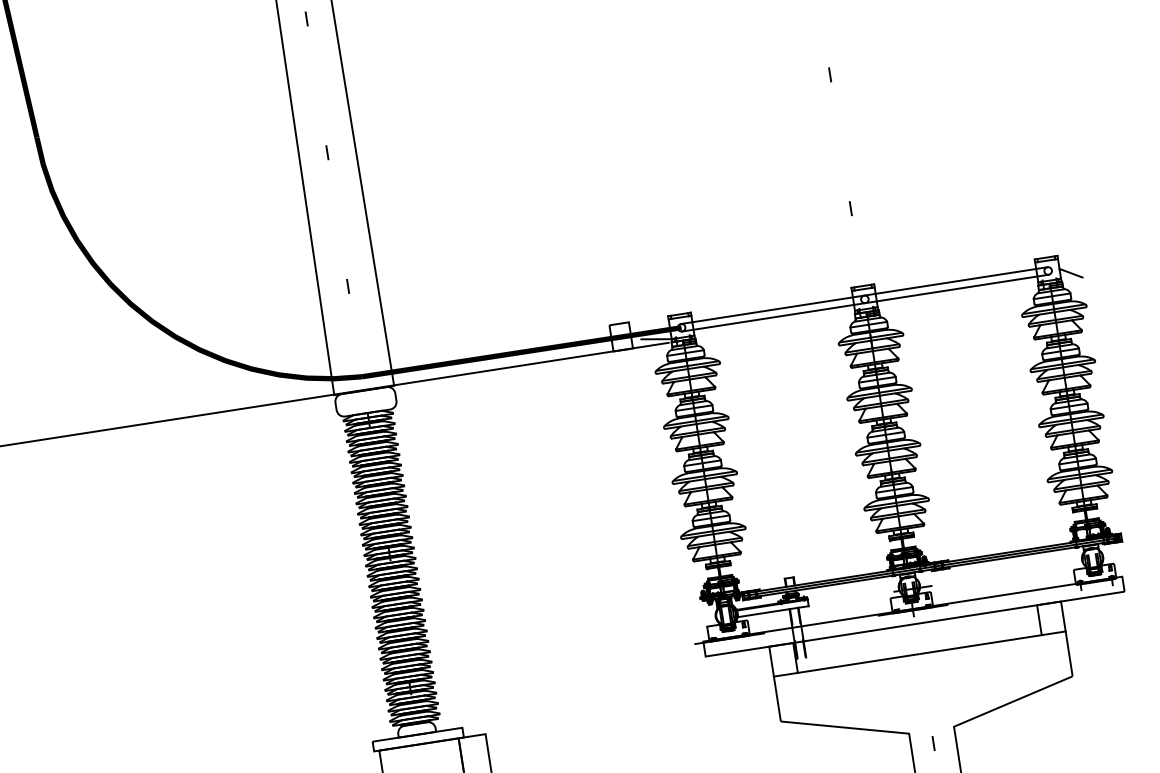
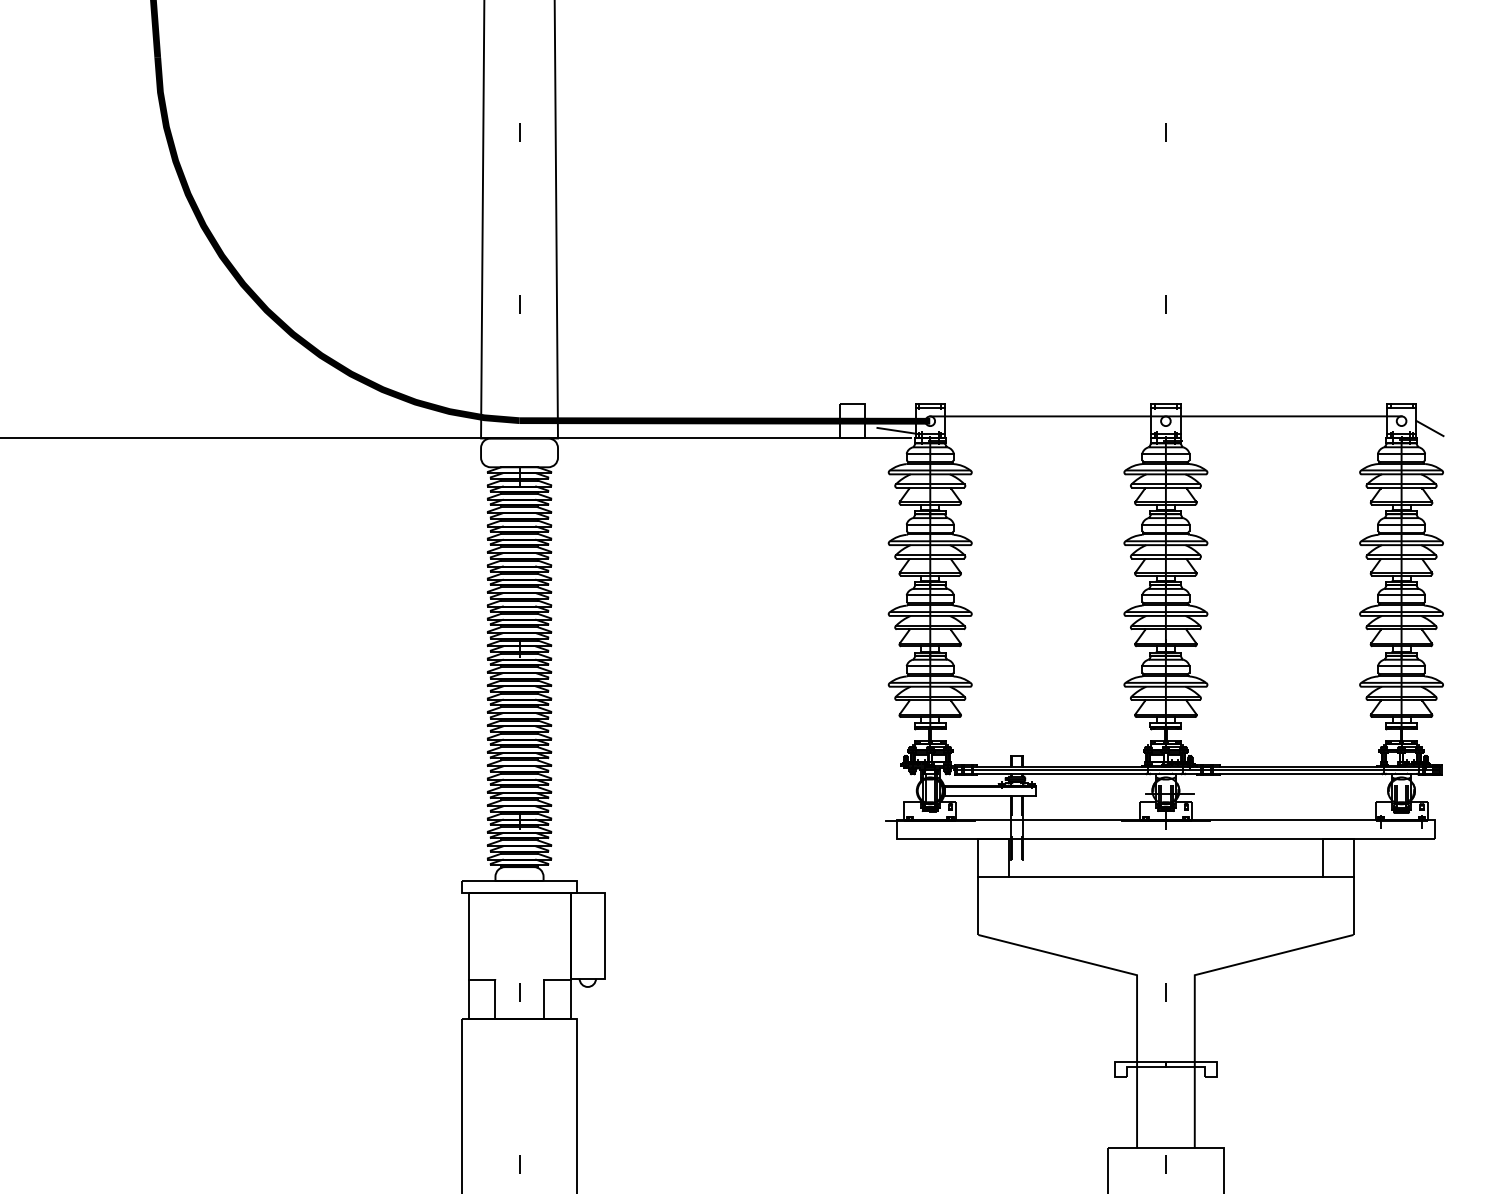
line: (865, 303) -> (1165, 426), removed

